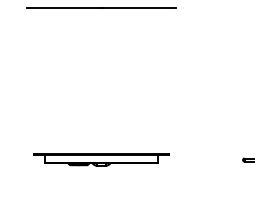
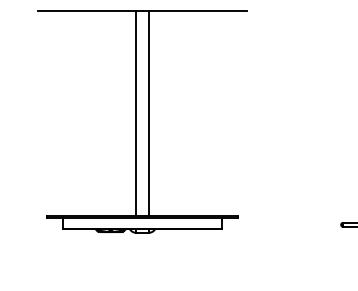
line: (96, 80) -> (135, 113), added
line: (106, 80) -> (149, 113), added

